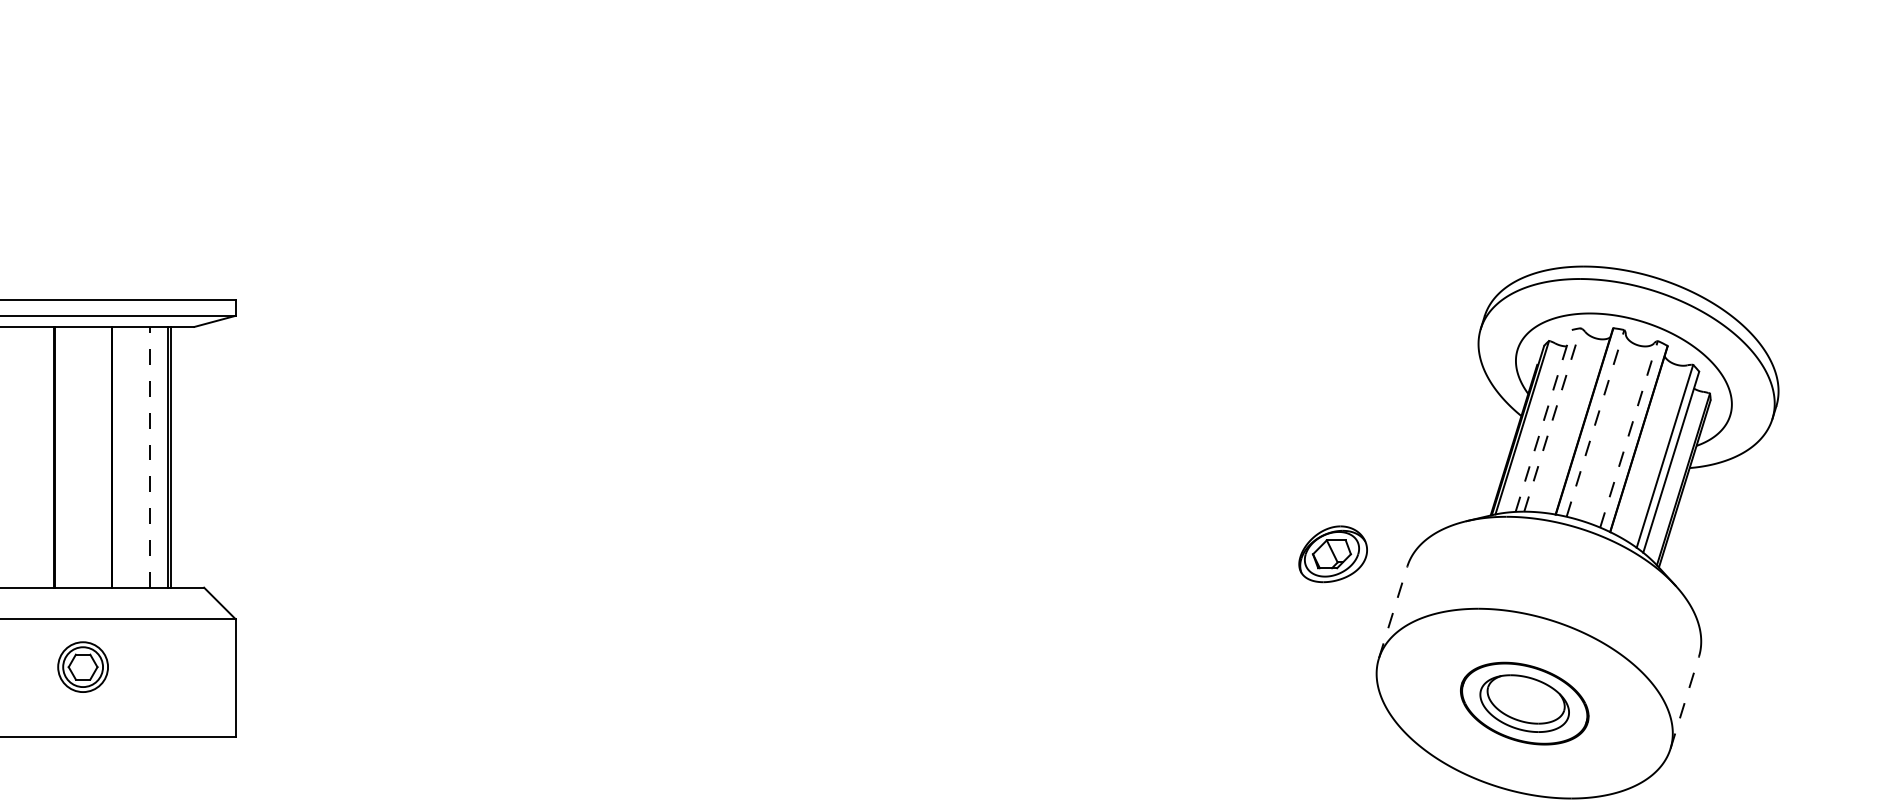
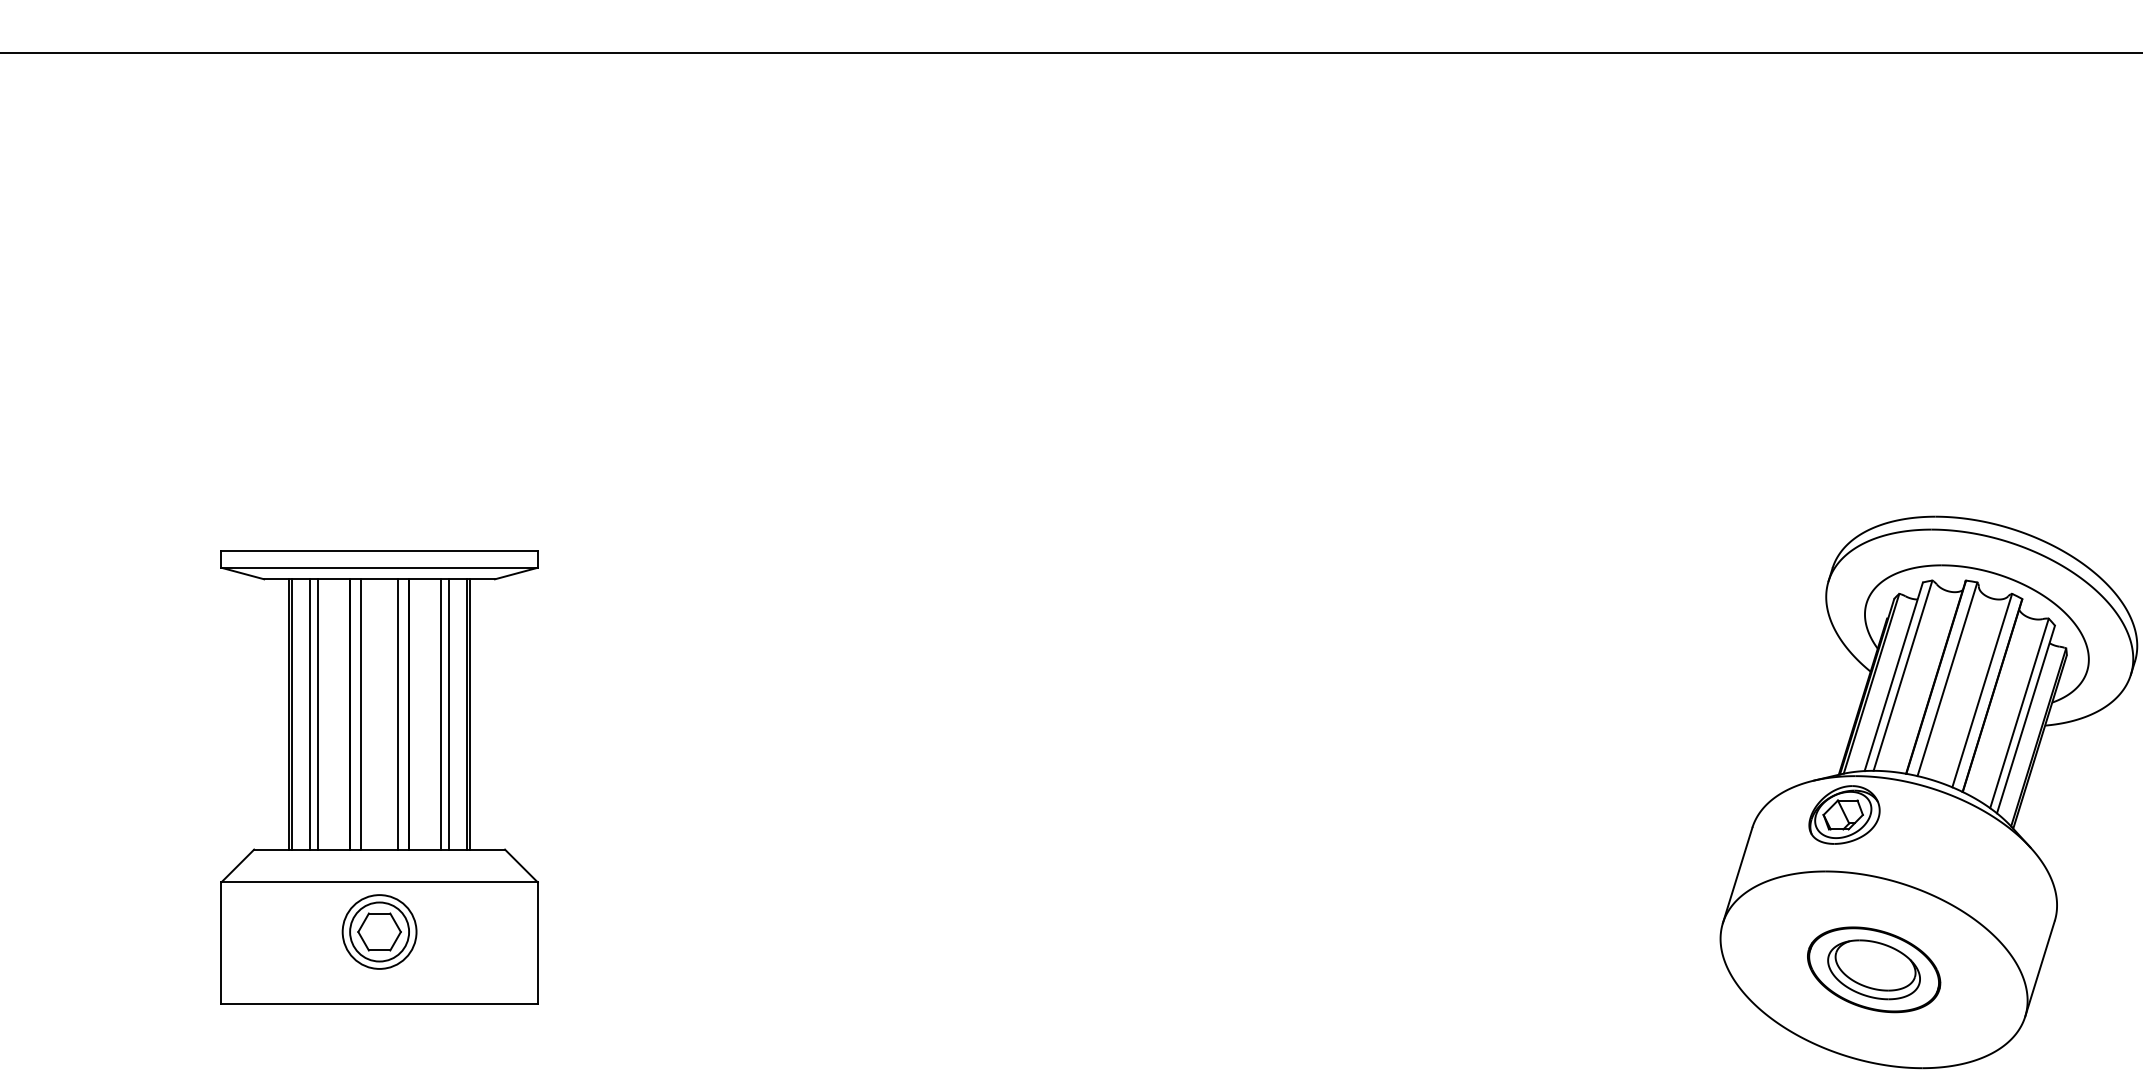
line: (1553, 419) -> (1903, 675), dashed -> solid
line: (1543, 420) -> (1893, 676), dashed -> solid
line: (1595, 422) -> (1947, 678), dashed -> solid
line: (1629, 434) -> (1982, 690), dashed -> solid
line: (150, 456) -> (449, 713), dashed -> solid
line: (16, 457) -> (310, 714), added
line: (24, 457) -> (318, 714), added
line: (65, 457) -> (361, 714), added
line: (100, 457) -> (397, 714), added
line: (141, 457) -> (440, 714), added
part: (1333, 553) -> (1844, 814), moved
line: (1392, 612) -> (1737, 875), dashed -> solid
part: (83, 666) -> (379, 931), size x1.43
line: (1685, 702) -> (2040, 968), dashed -> solid

